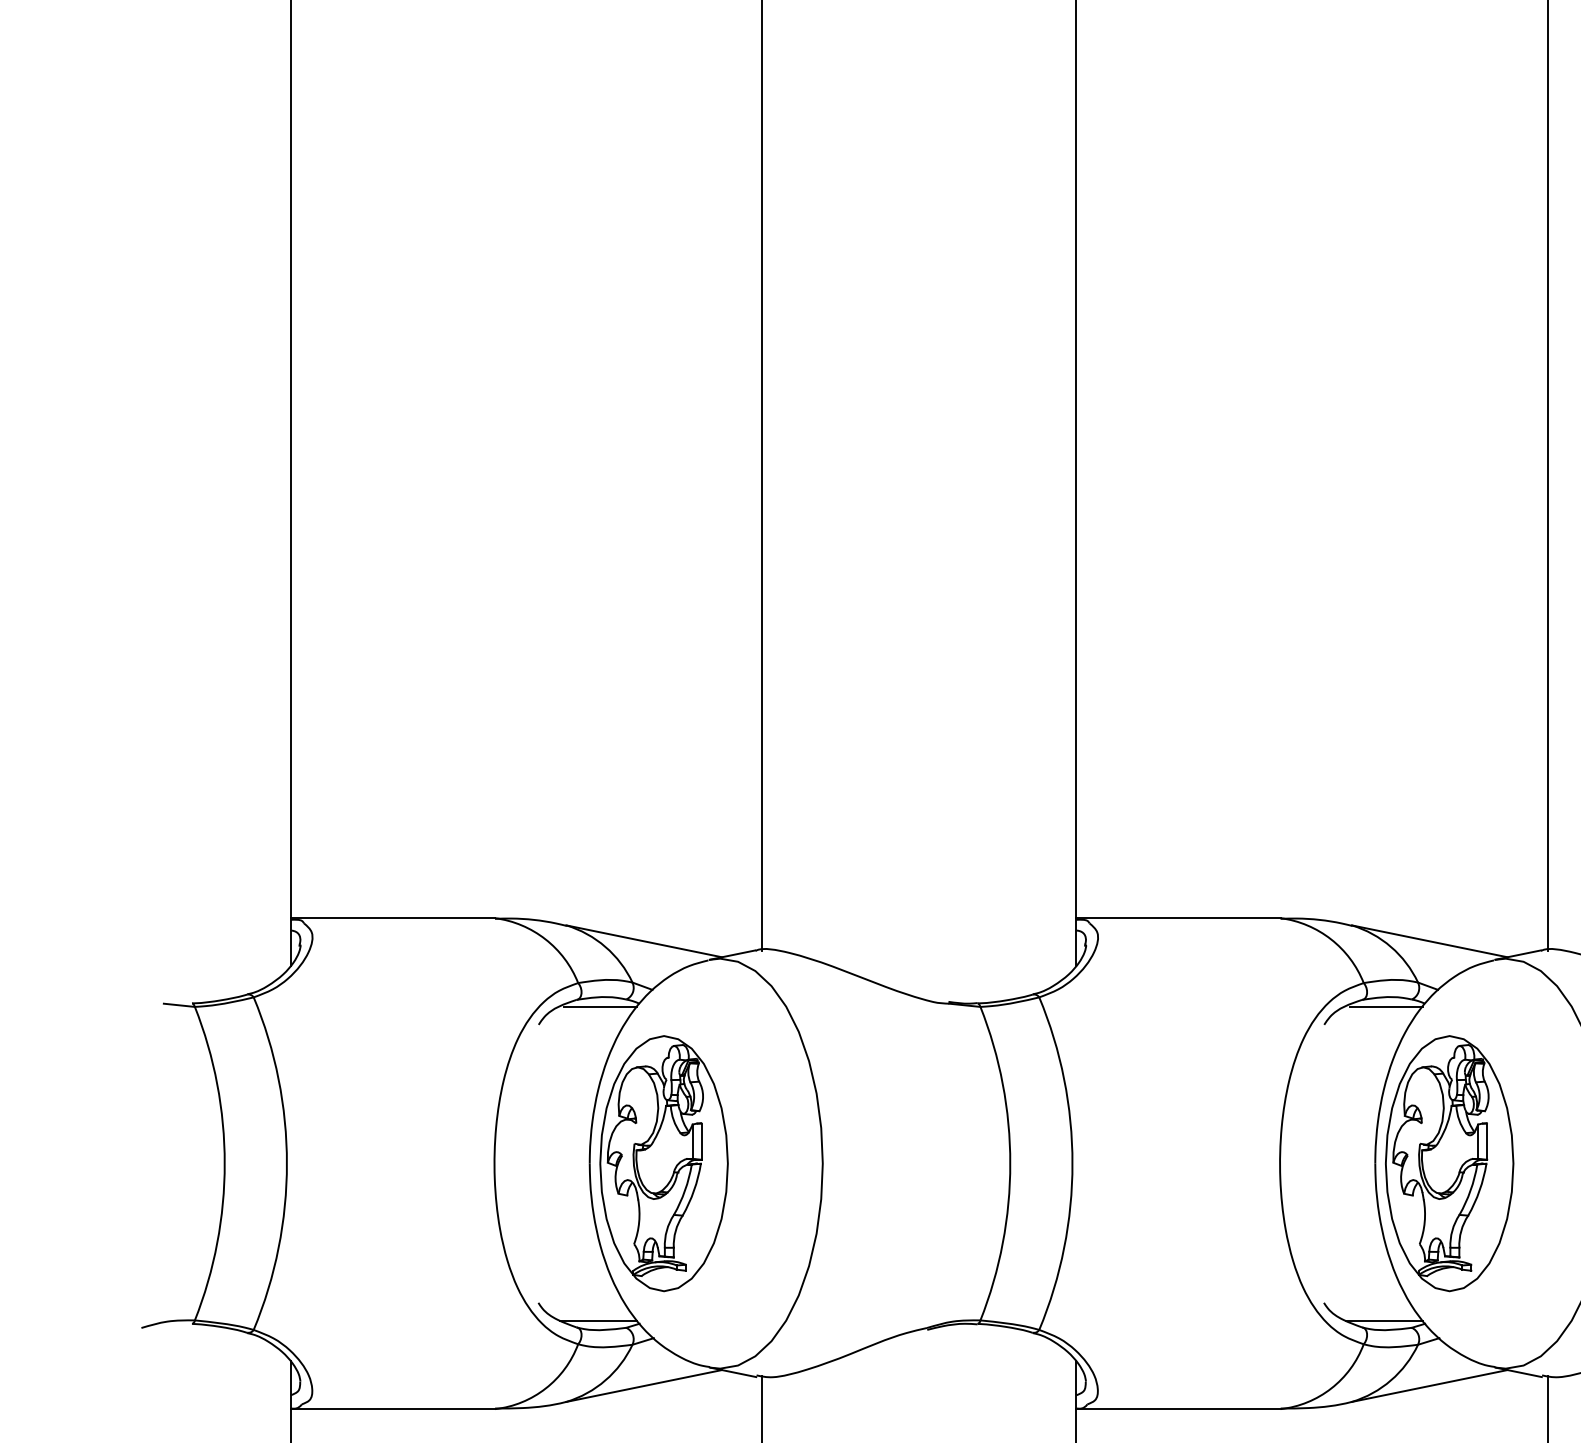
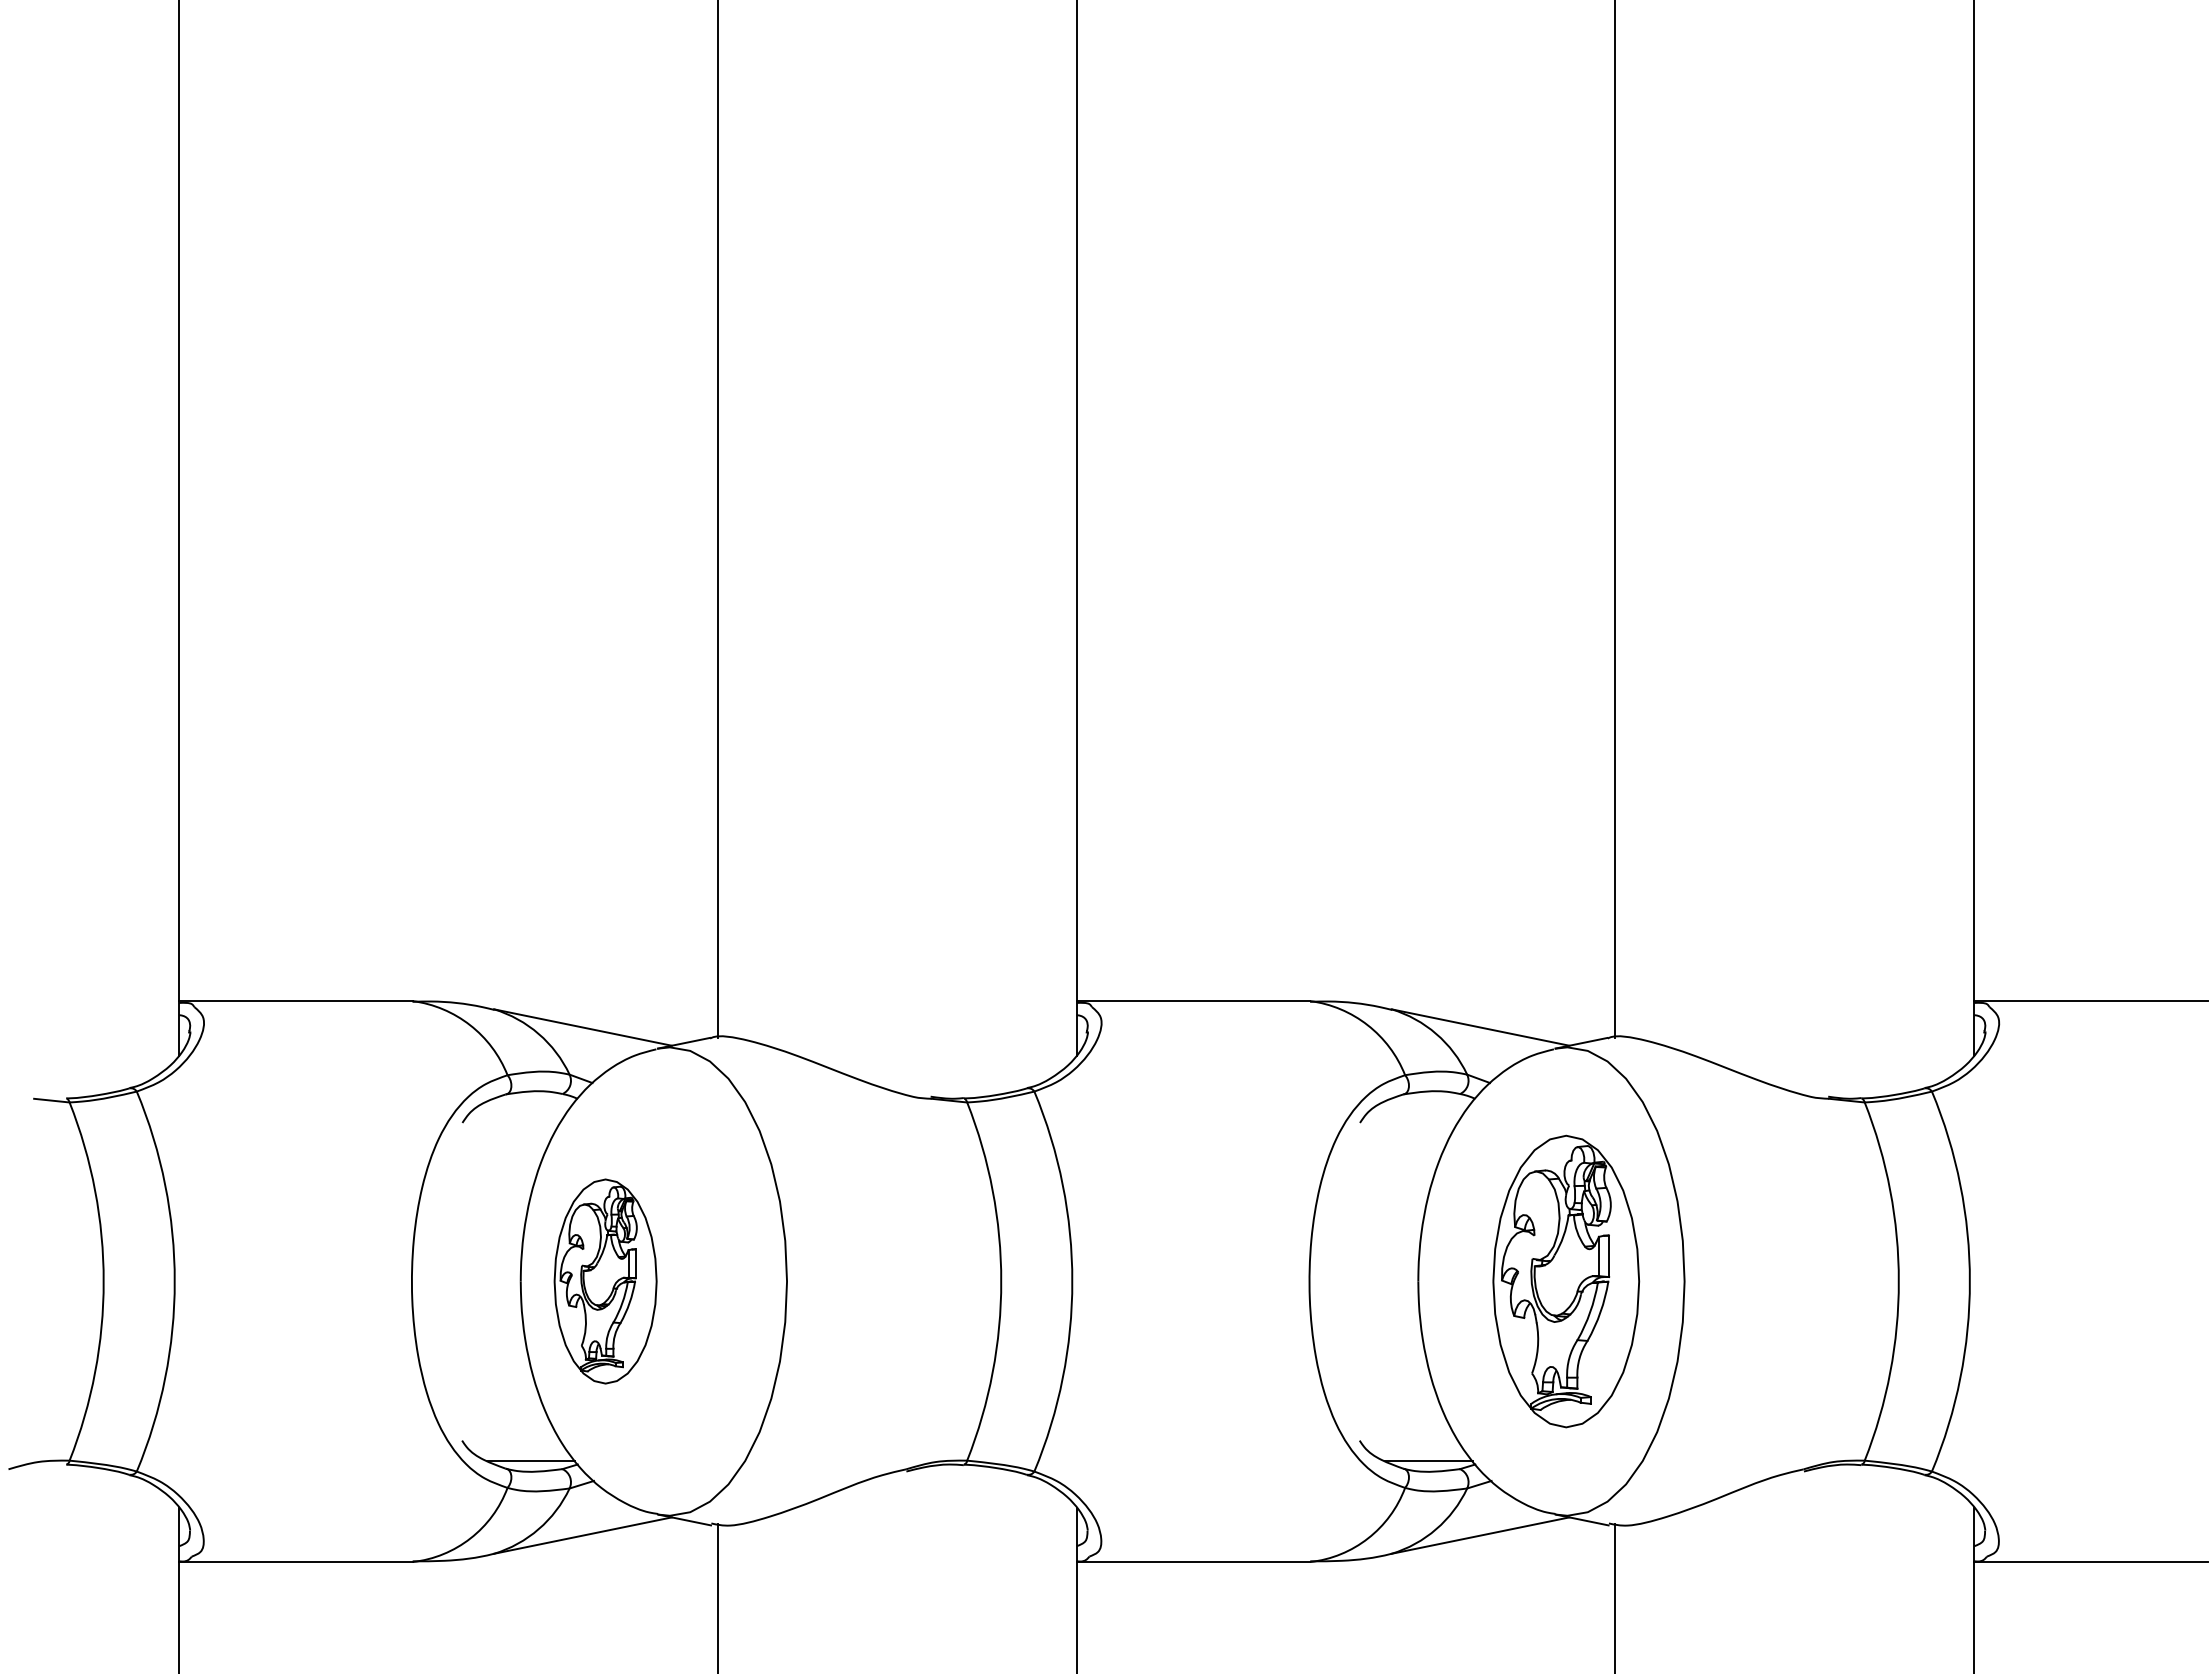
line: (600, 1006) -> (532, 1102), removed
line: (1385, 1006) -> (1430, 1102), removed
part: (663, 1163) -> (605, 1281), size x0.7
part: (1449, 1163) -> (1566, 1281), moved

